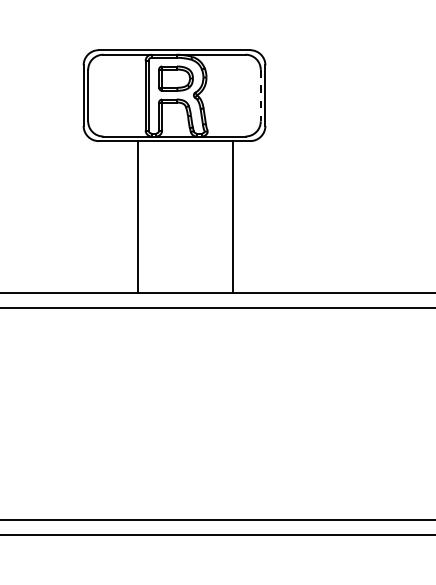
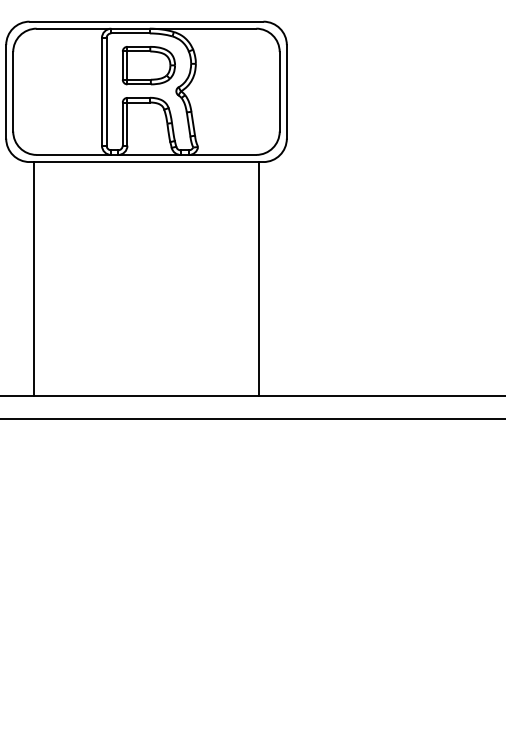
line: (260, 95) -> (279, 91), dashed -> solid
line: (138, 216) -> (33, 278), moved
line: (232, 216) -> (259, 278), moved

